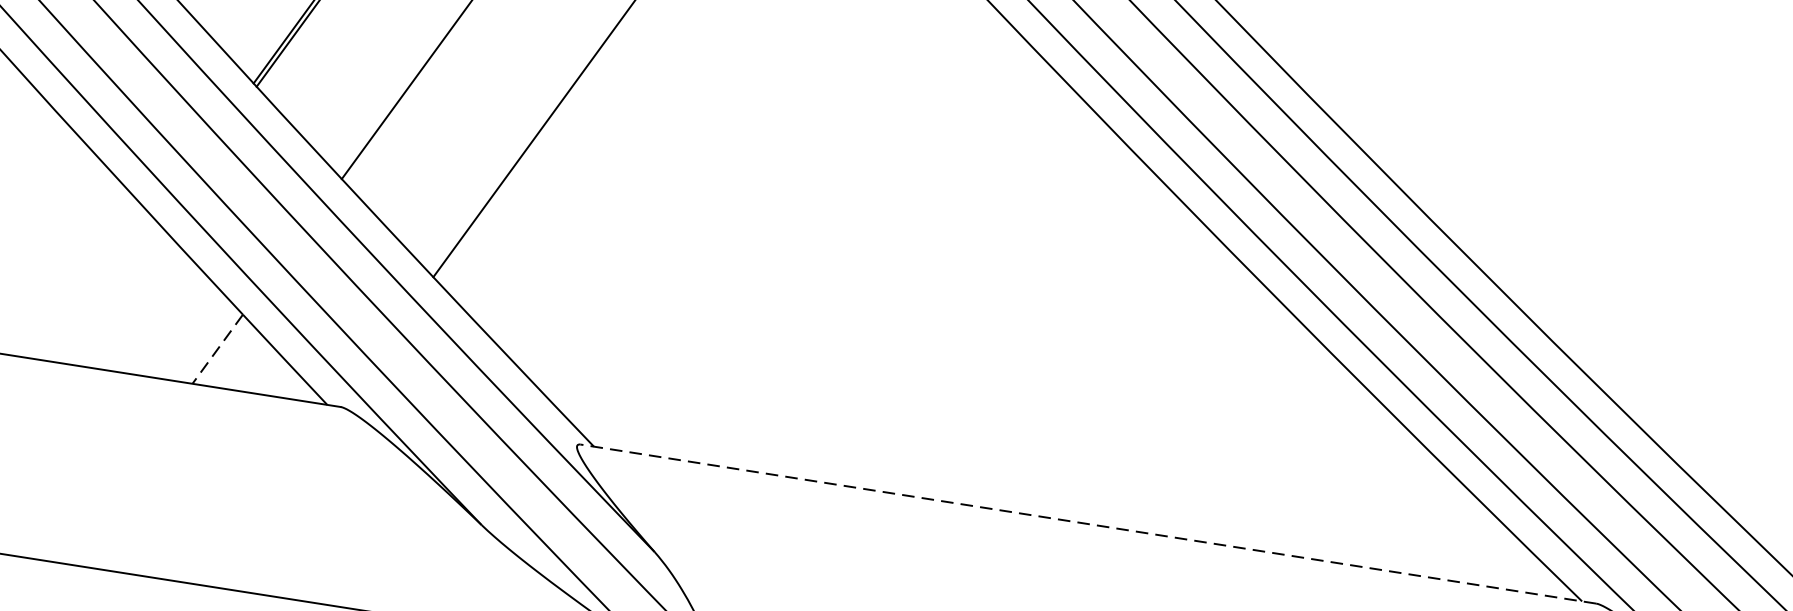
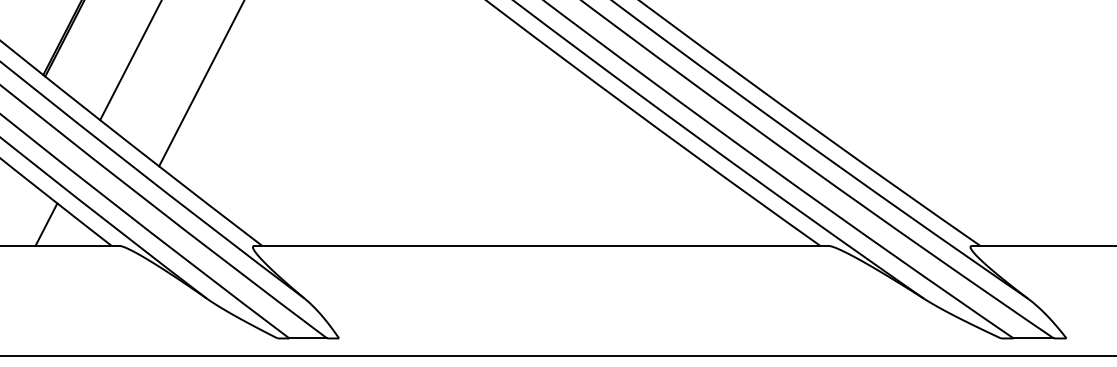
line: (217, 348) -> (46, 224), dashed -> solid
line: (1088, 523) -> (541, 245), dashed -> solid

